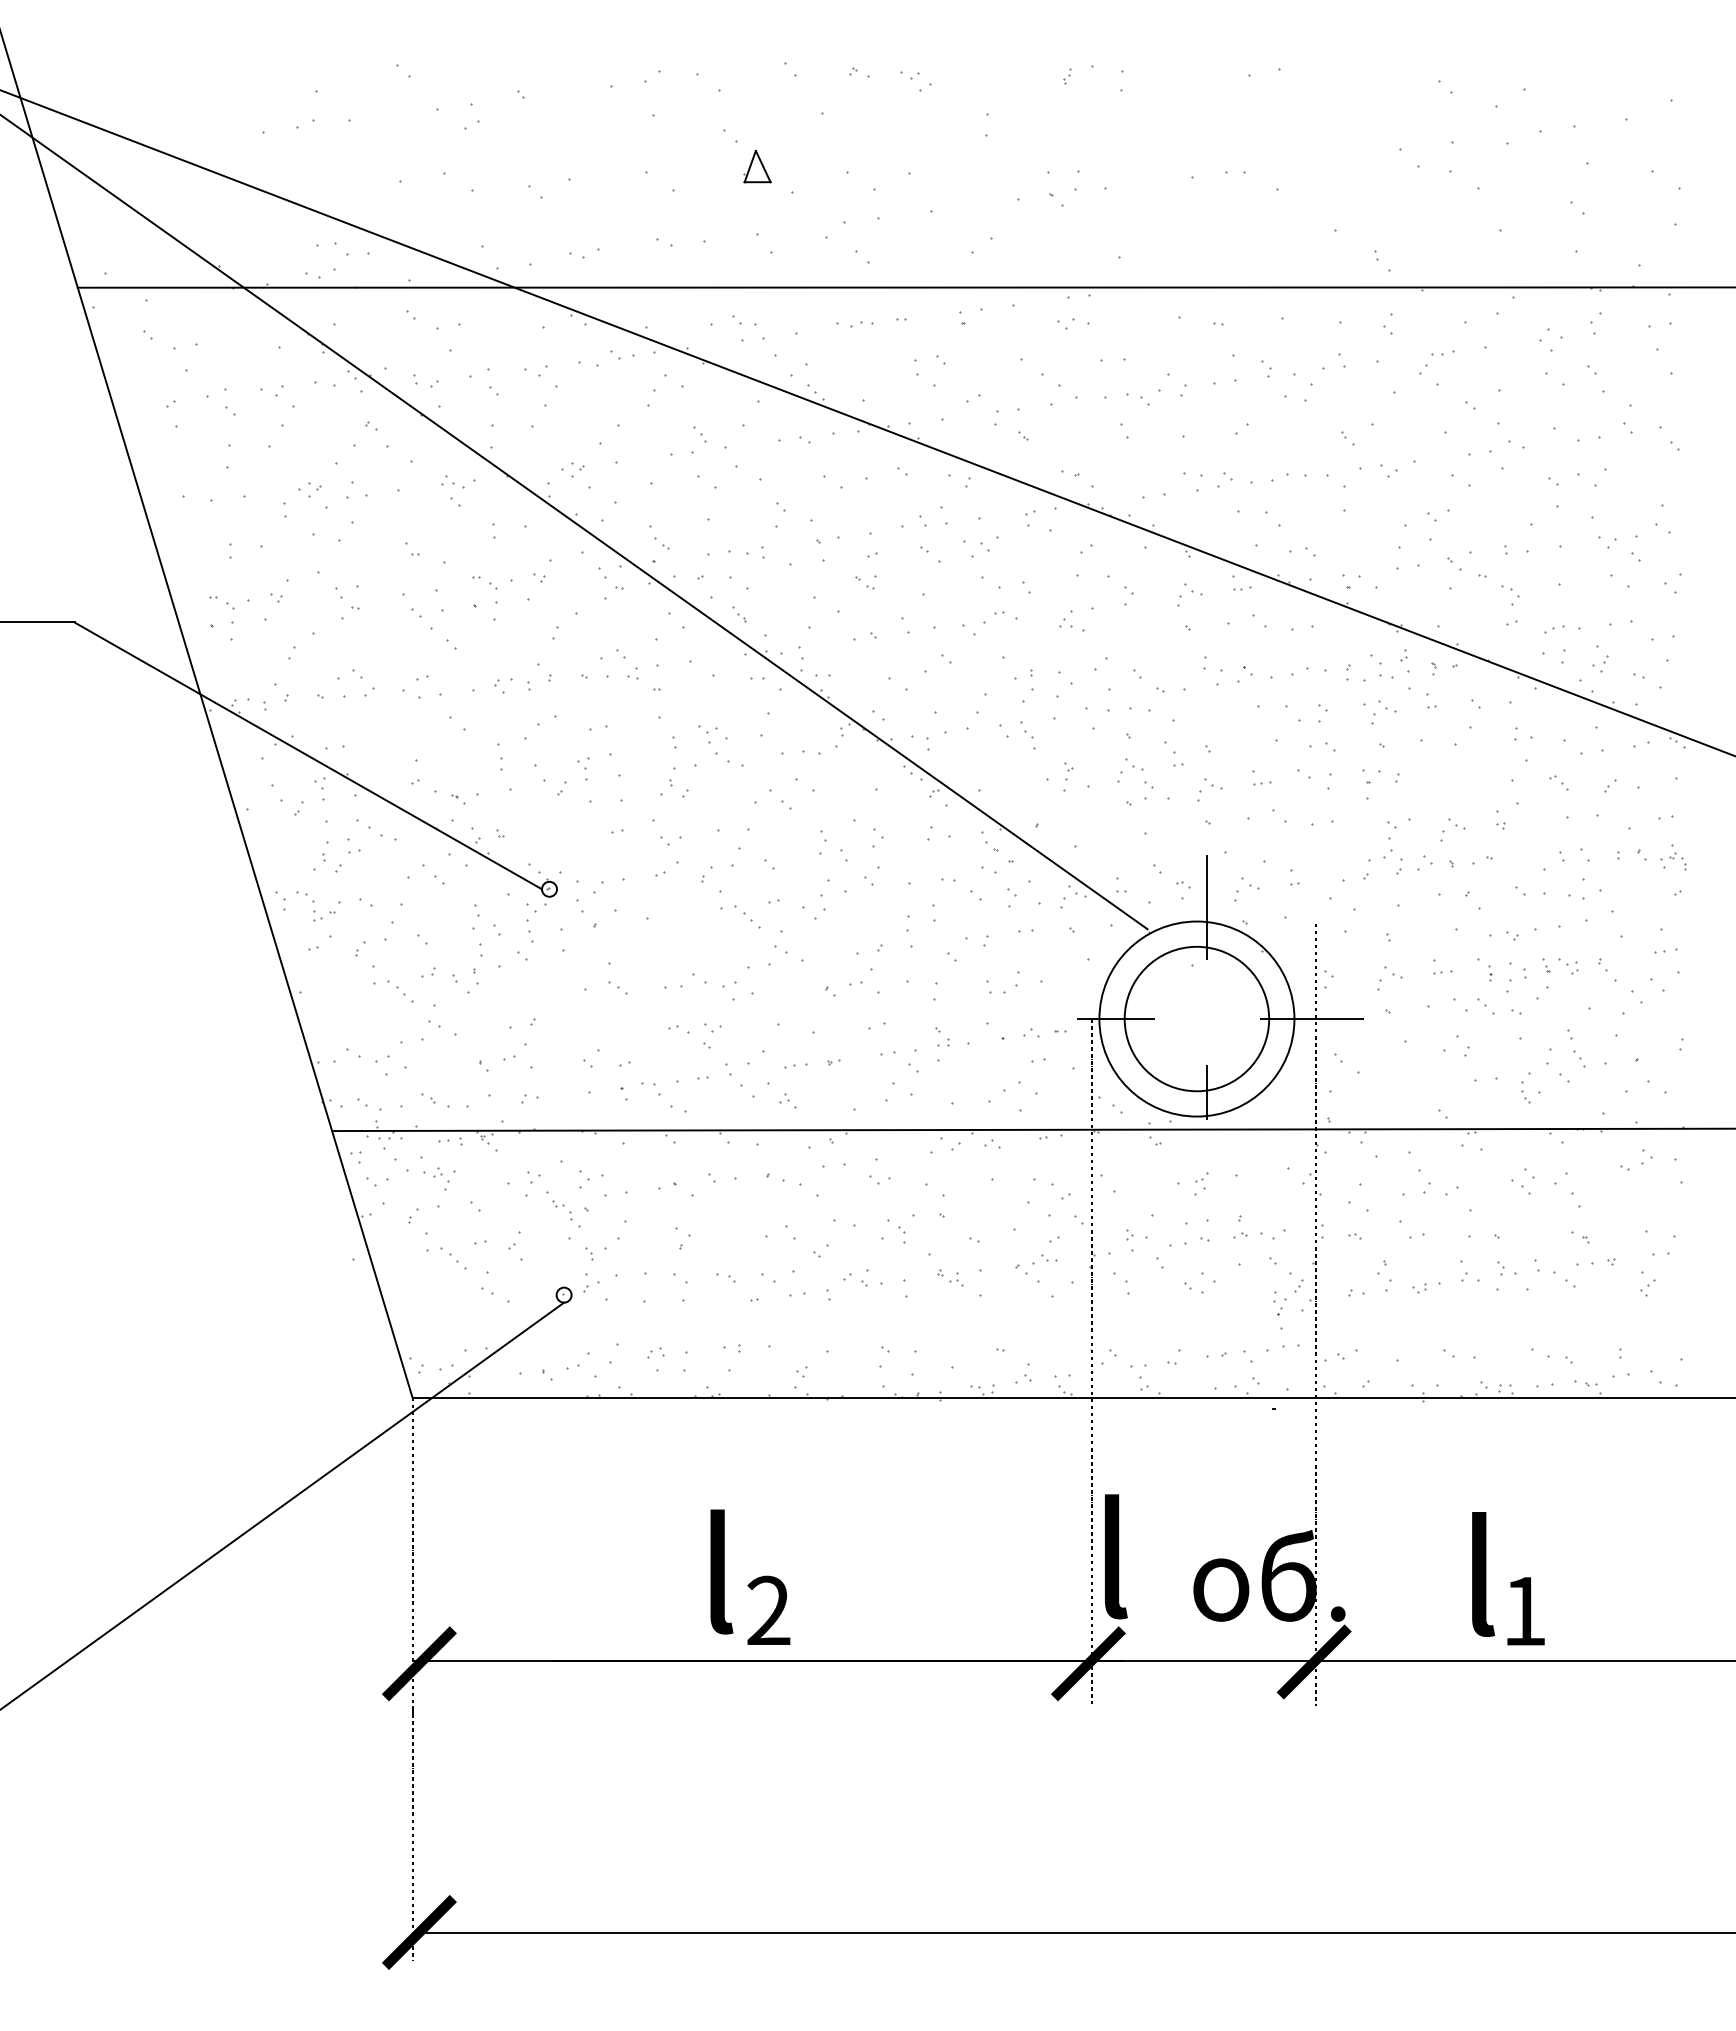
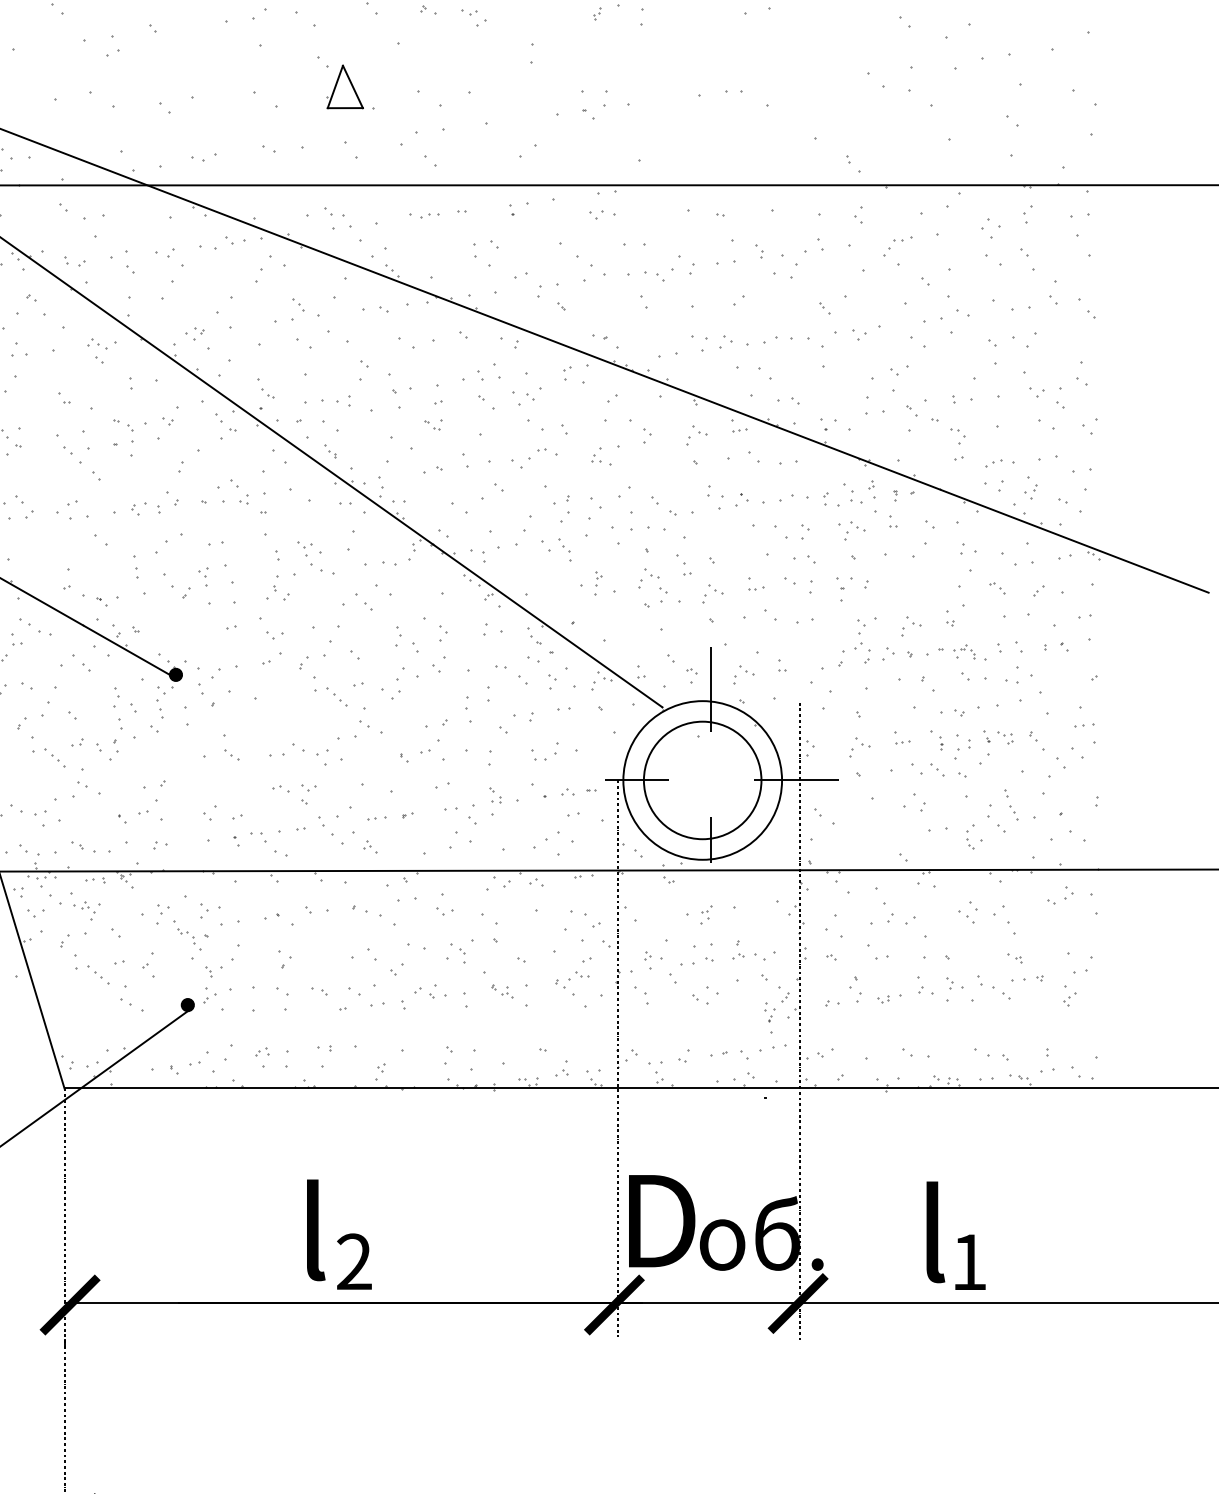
part: (757, 166) -> (345, 86), size x1.67
part: (1673, 861) -> (964, 652), moved
fill: (549, 888) -> (175, 674), added
fill: (563, 1294) -> (187, 1004), added
text: (1146, 1556) -> (661, 1217), l -> D

